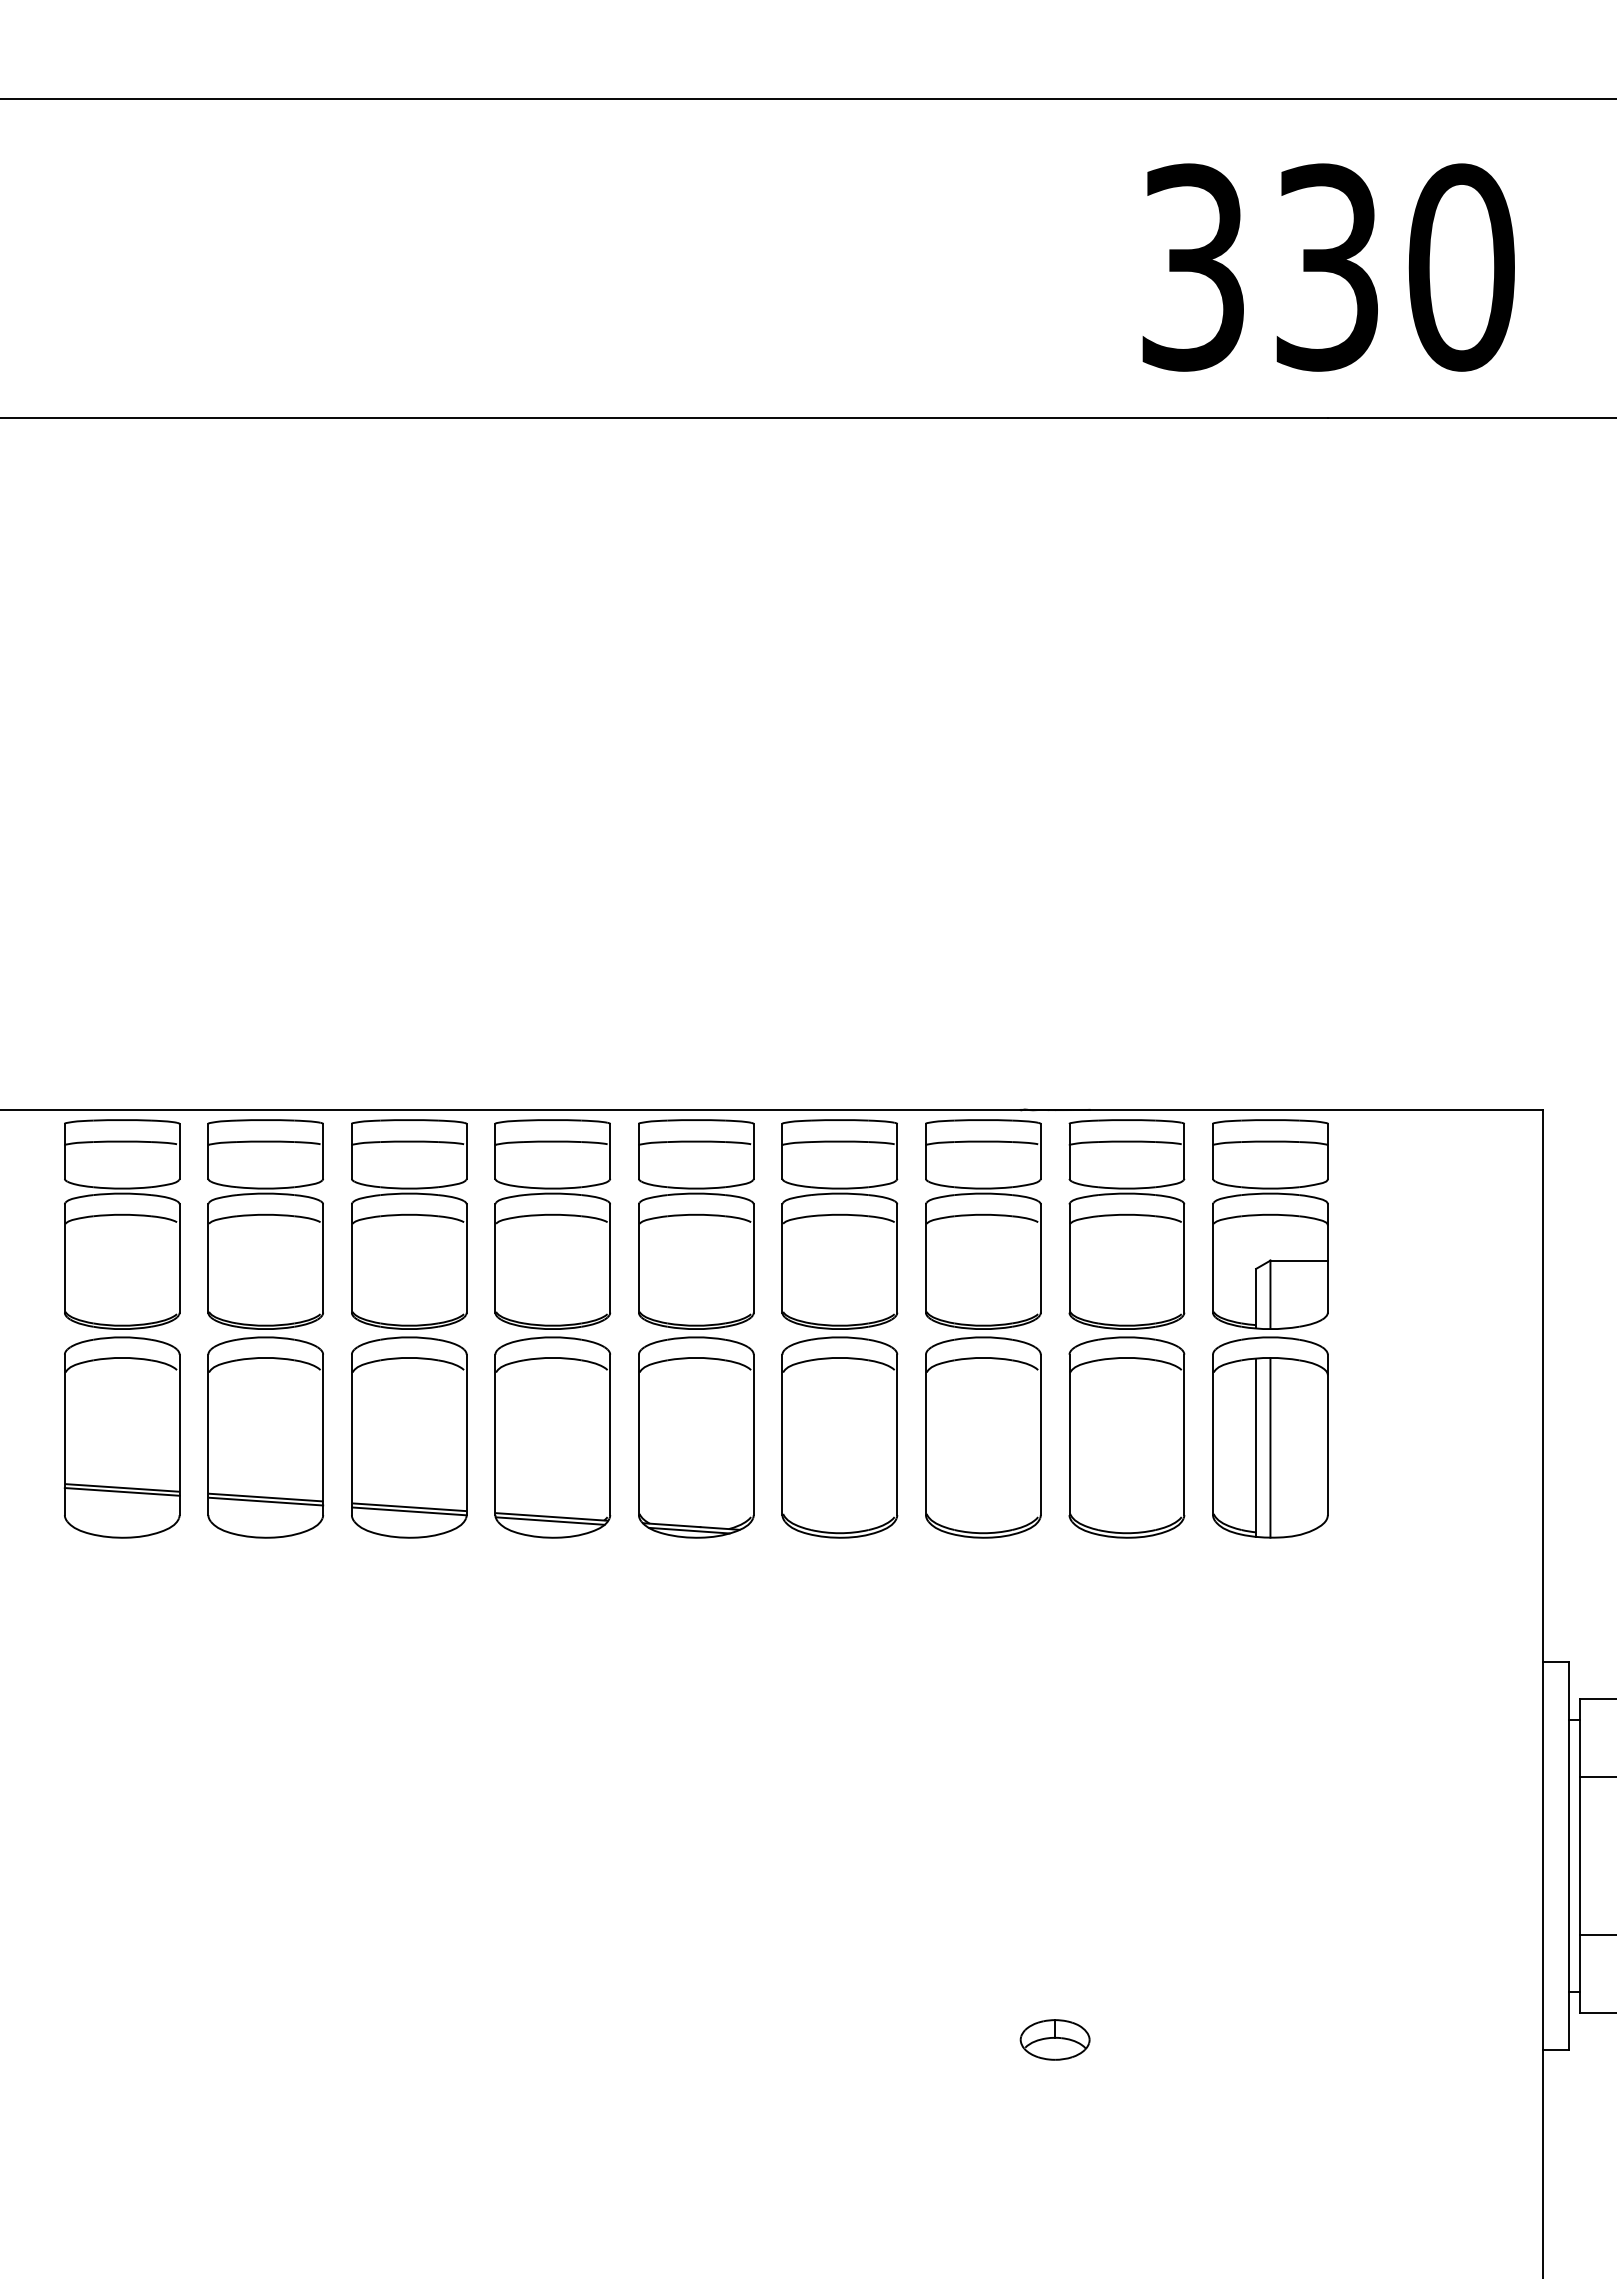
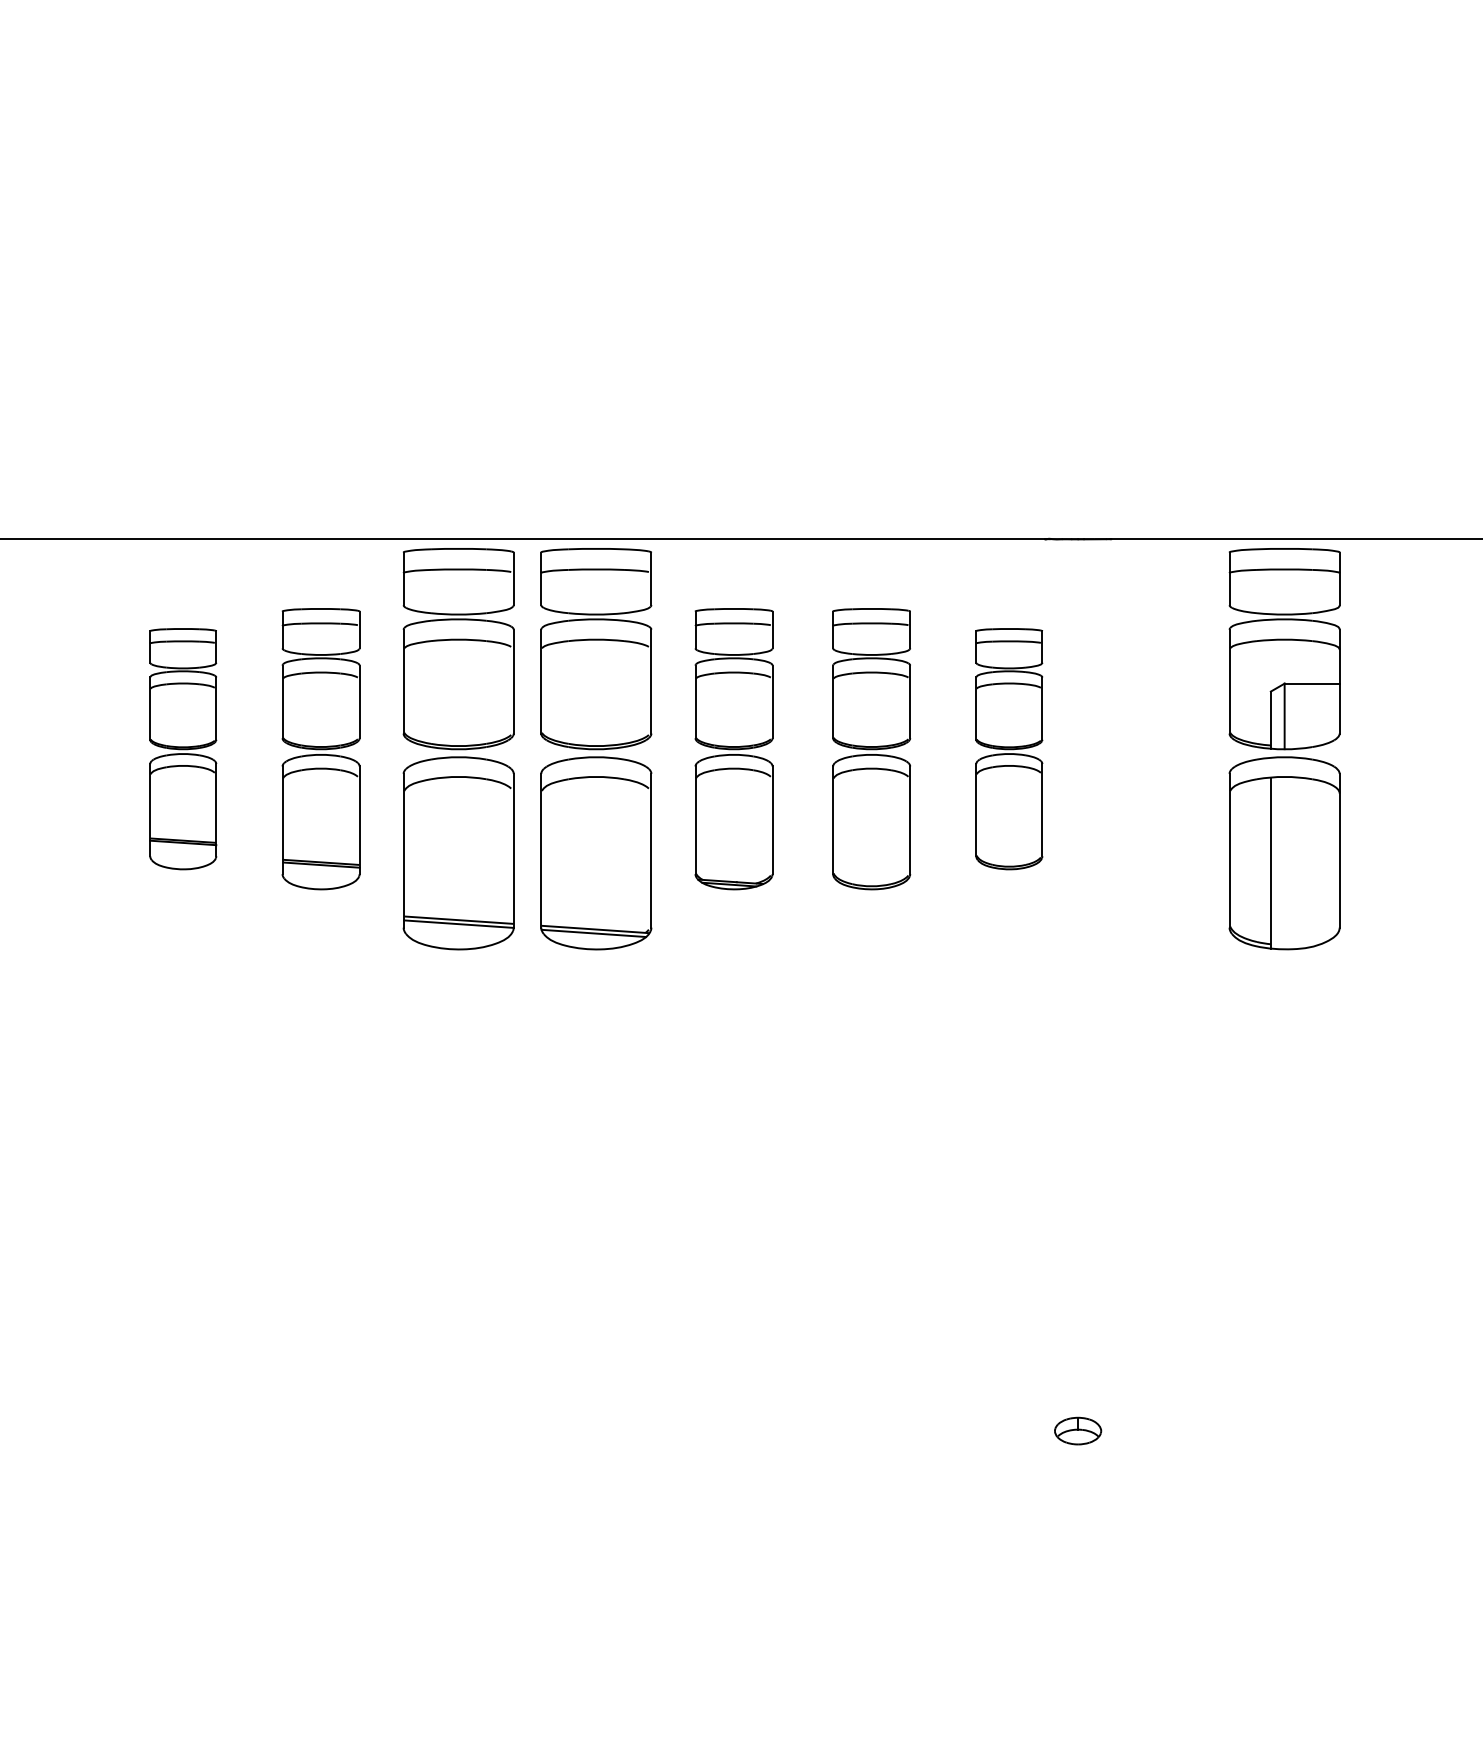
part: (121, 1328) -> (182, 748), size x0.6
part: (265, 1328) -> (320, 748), size x0.7
part: (696, 1328) -> (734, 748), size x0.7
part: (839, 1328) -> (871, 748), size x0.7
part: (983, 1328) -> (1009, 748), size x0.6
part: (1126, 1328) -> (1146, 748), removed
line: (1270, 1447) -> (1284, 862), removed
part: (1054, 2039) -> (1077, 1430), size x0.7

